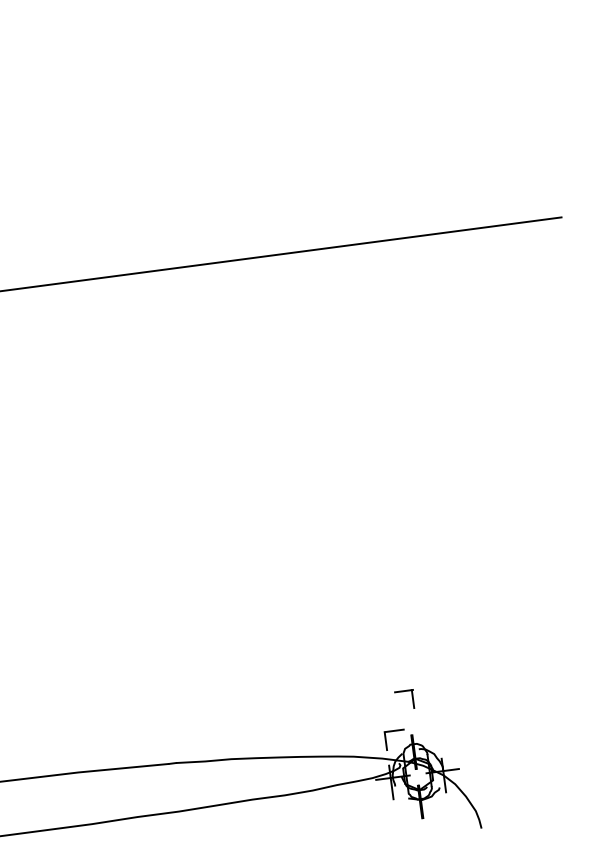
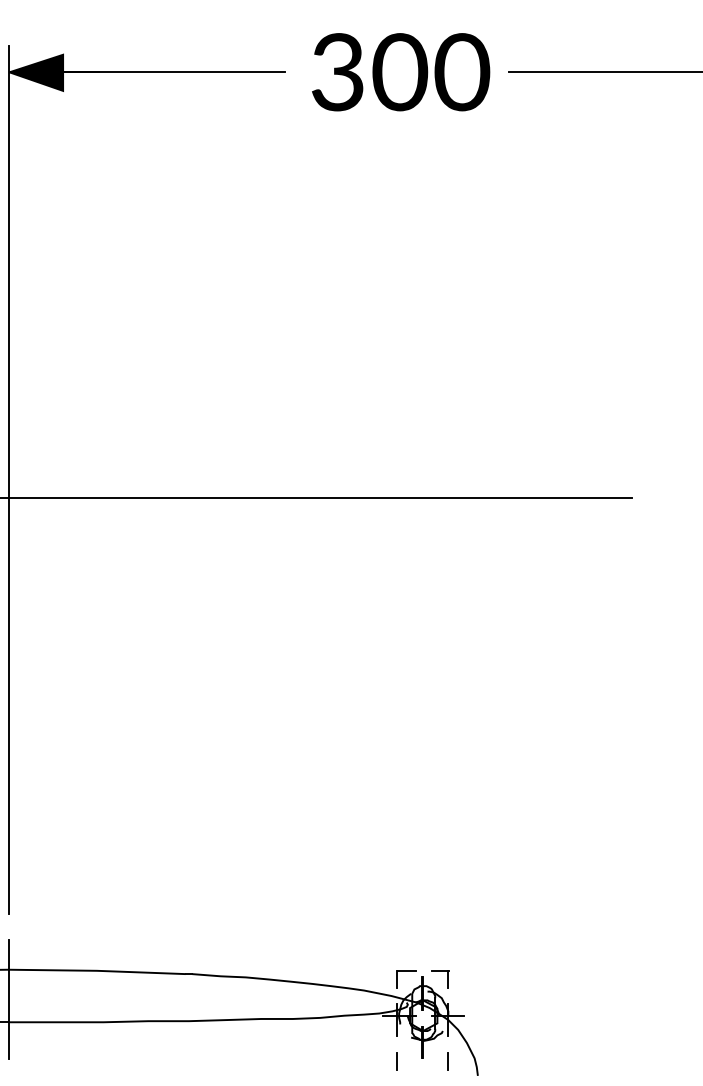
part: (412, 699) -> (447, 979), moved
line: (448, 817) -> (447, 1061), added
line: (396, 824) -> (396, 1061), added

